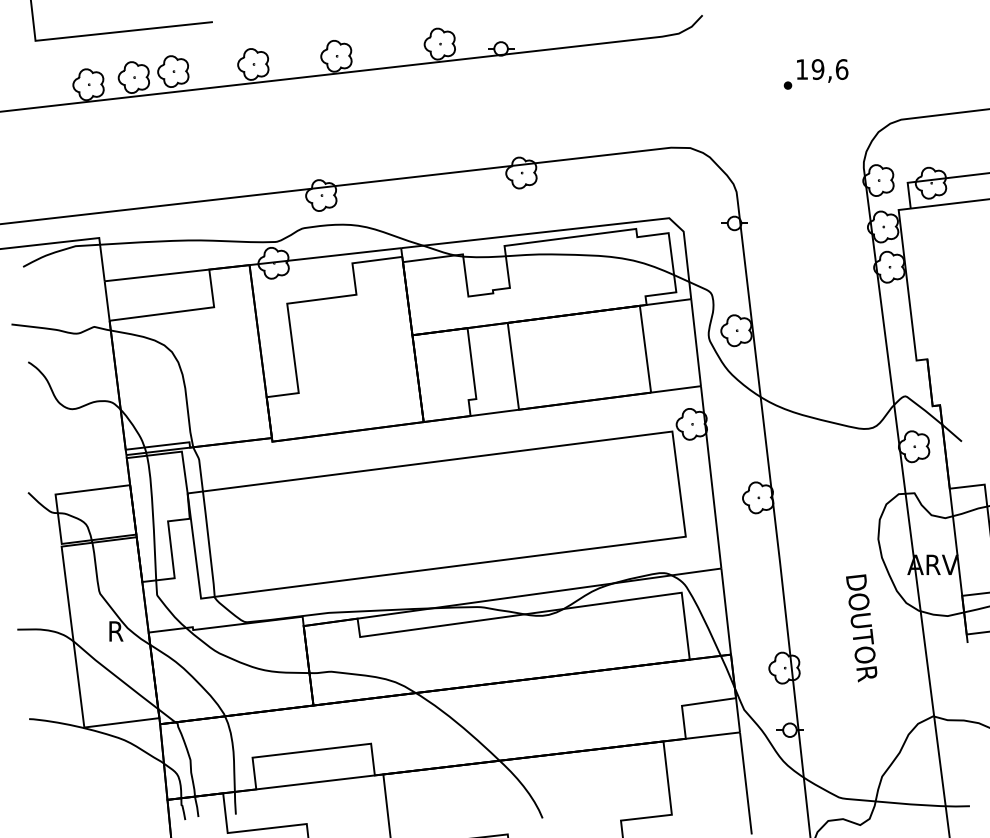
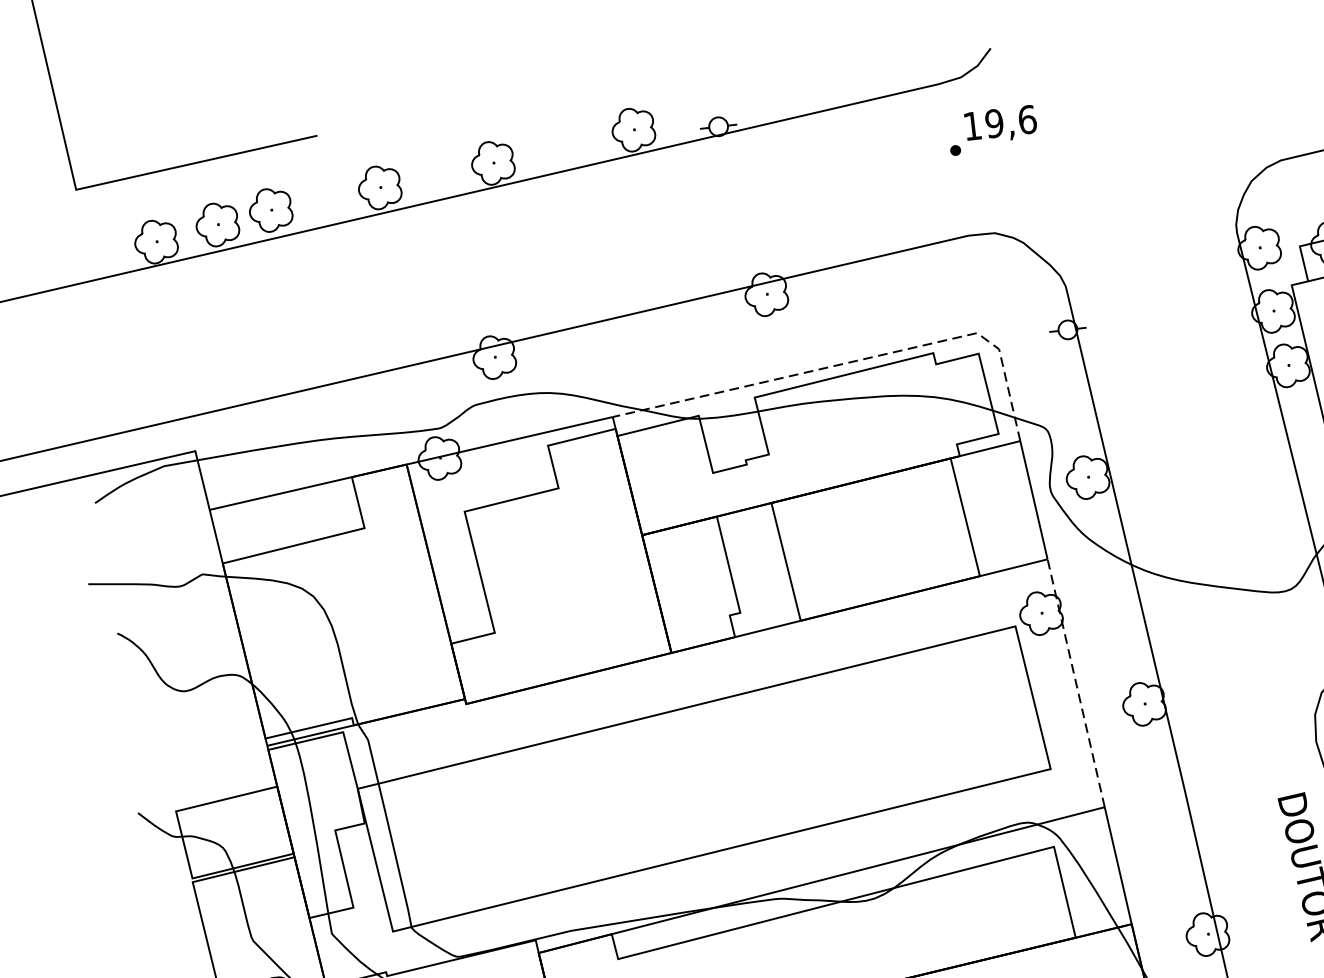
part: (815, 74) -> (991, 130), moved
line: (579, 228) -> (855, 361), solid -> dashed
line: (711, 477) -> (1076, 683), solid -> dashed

